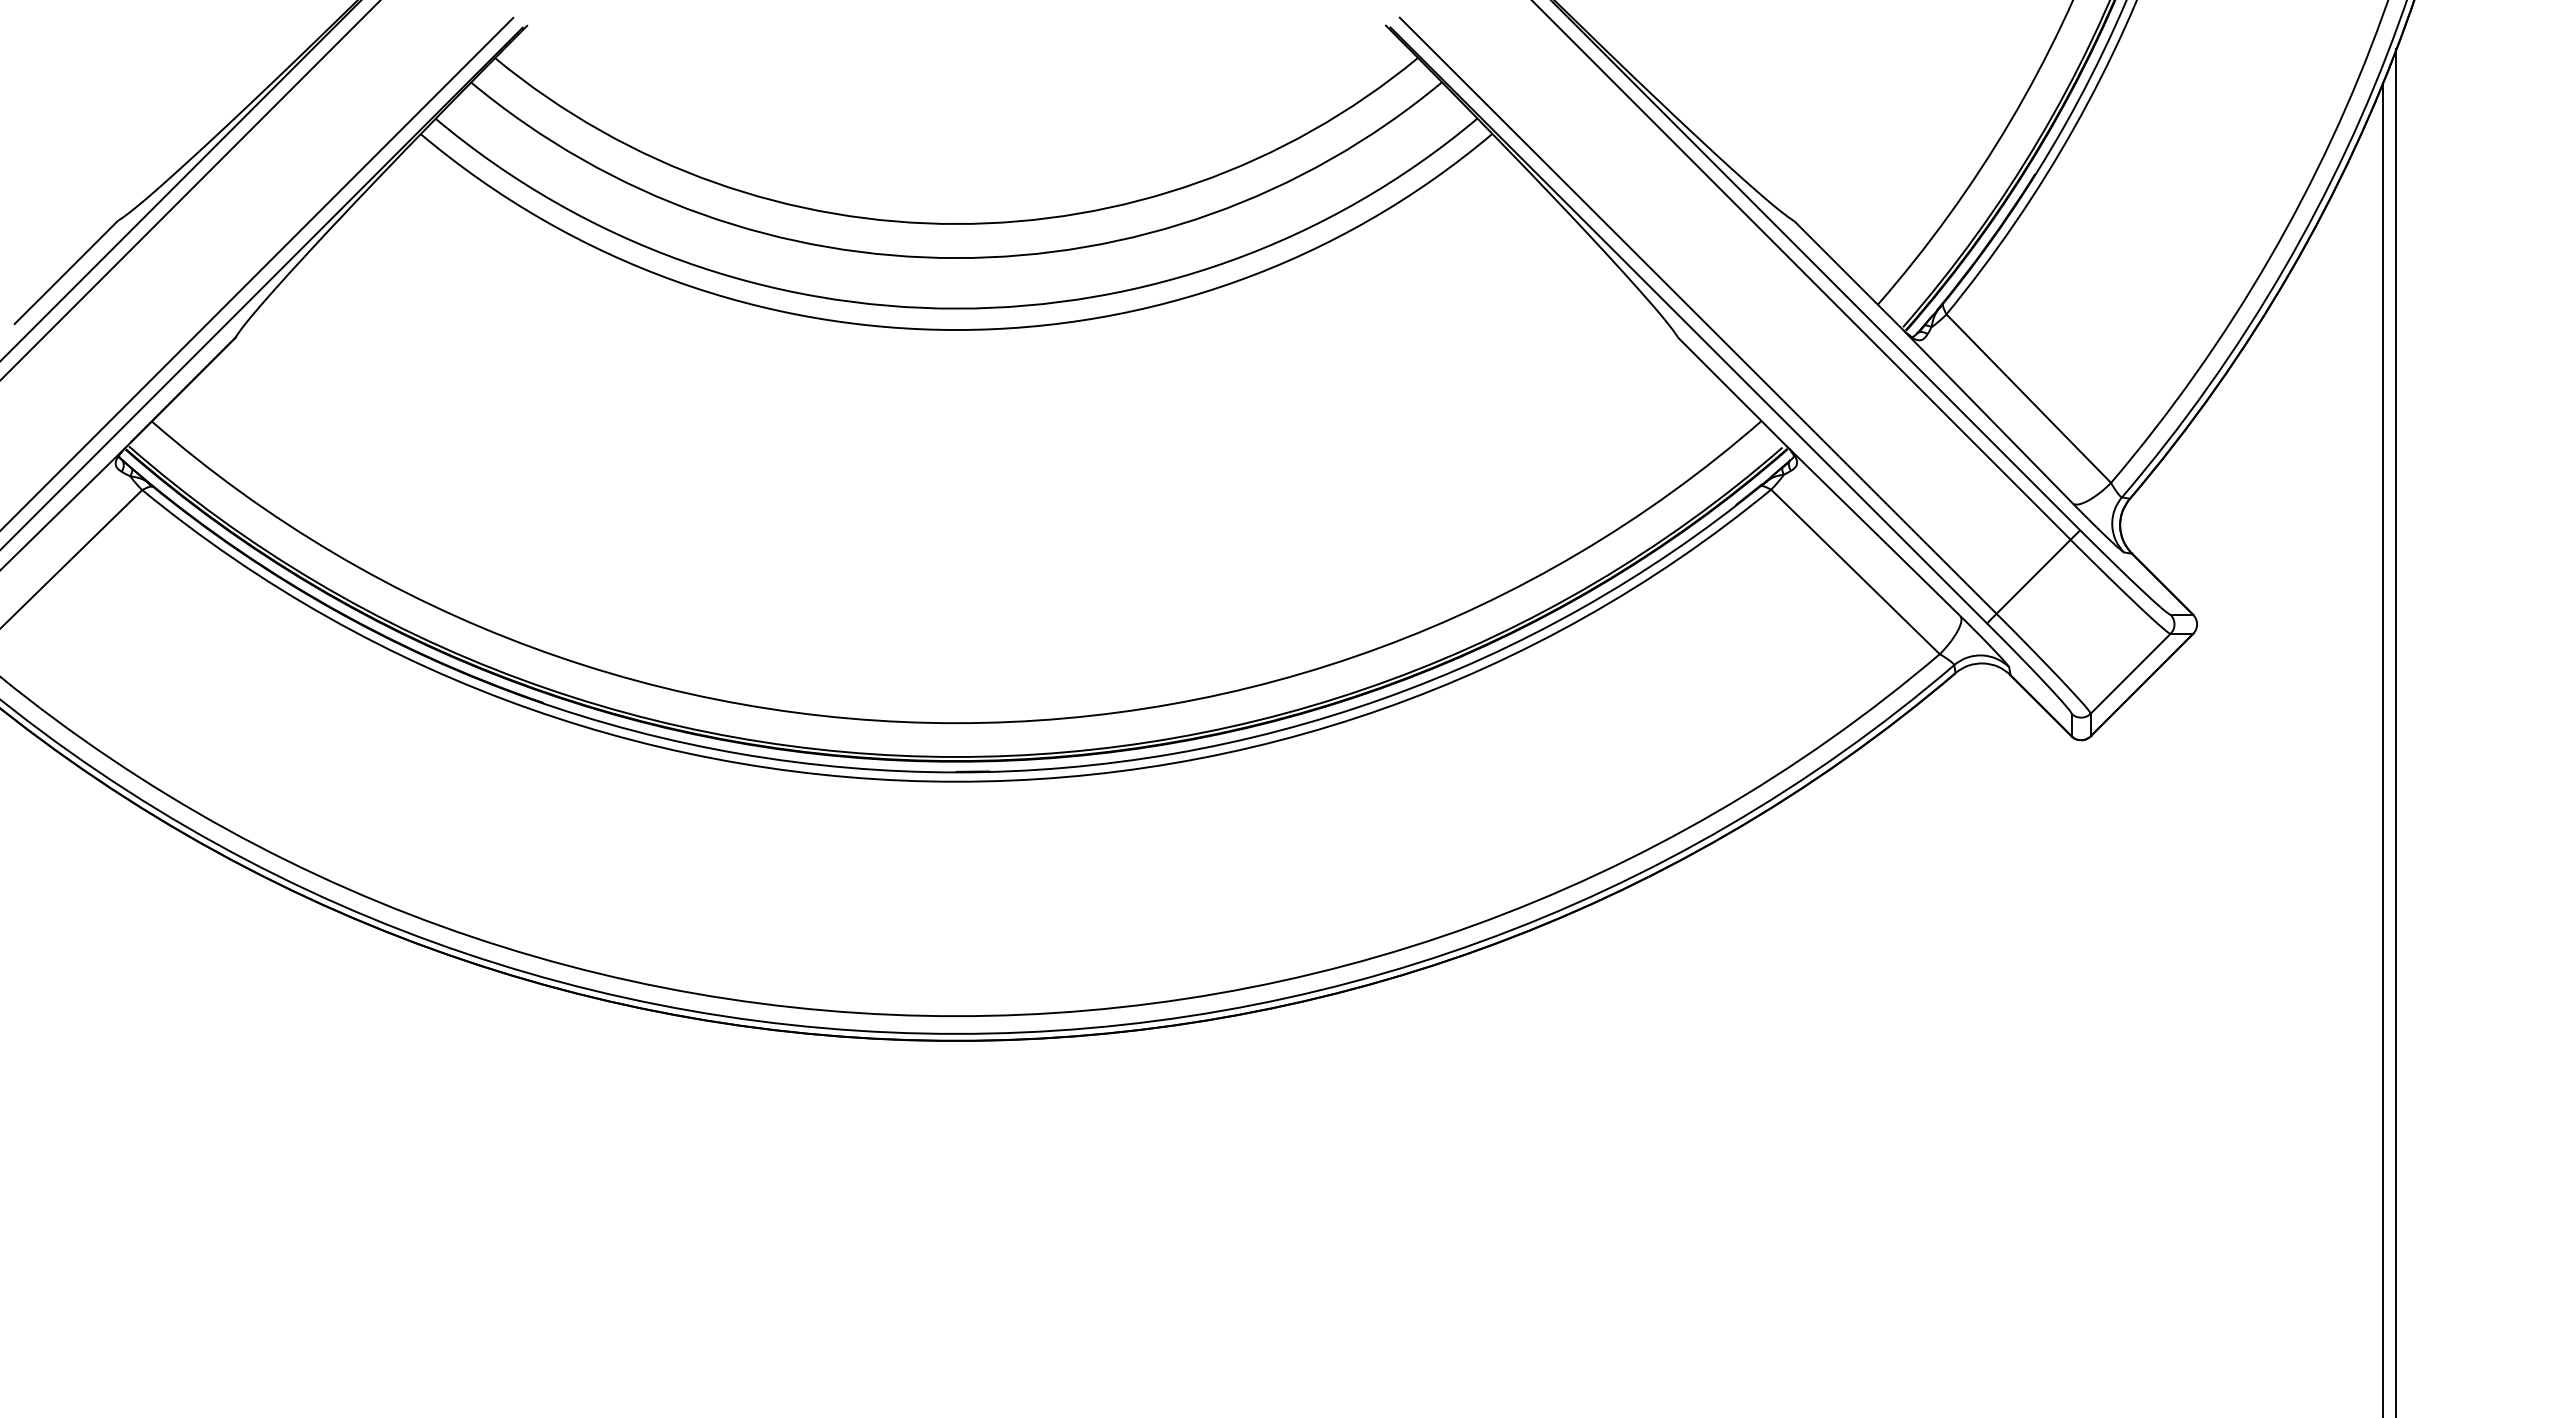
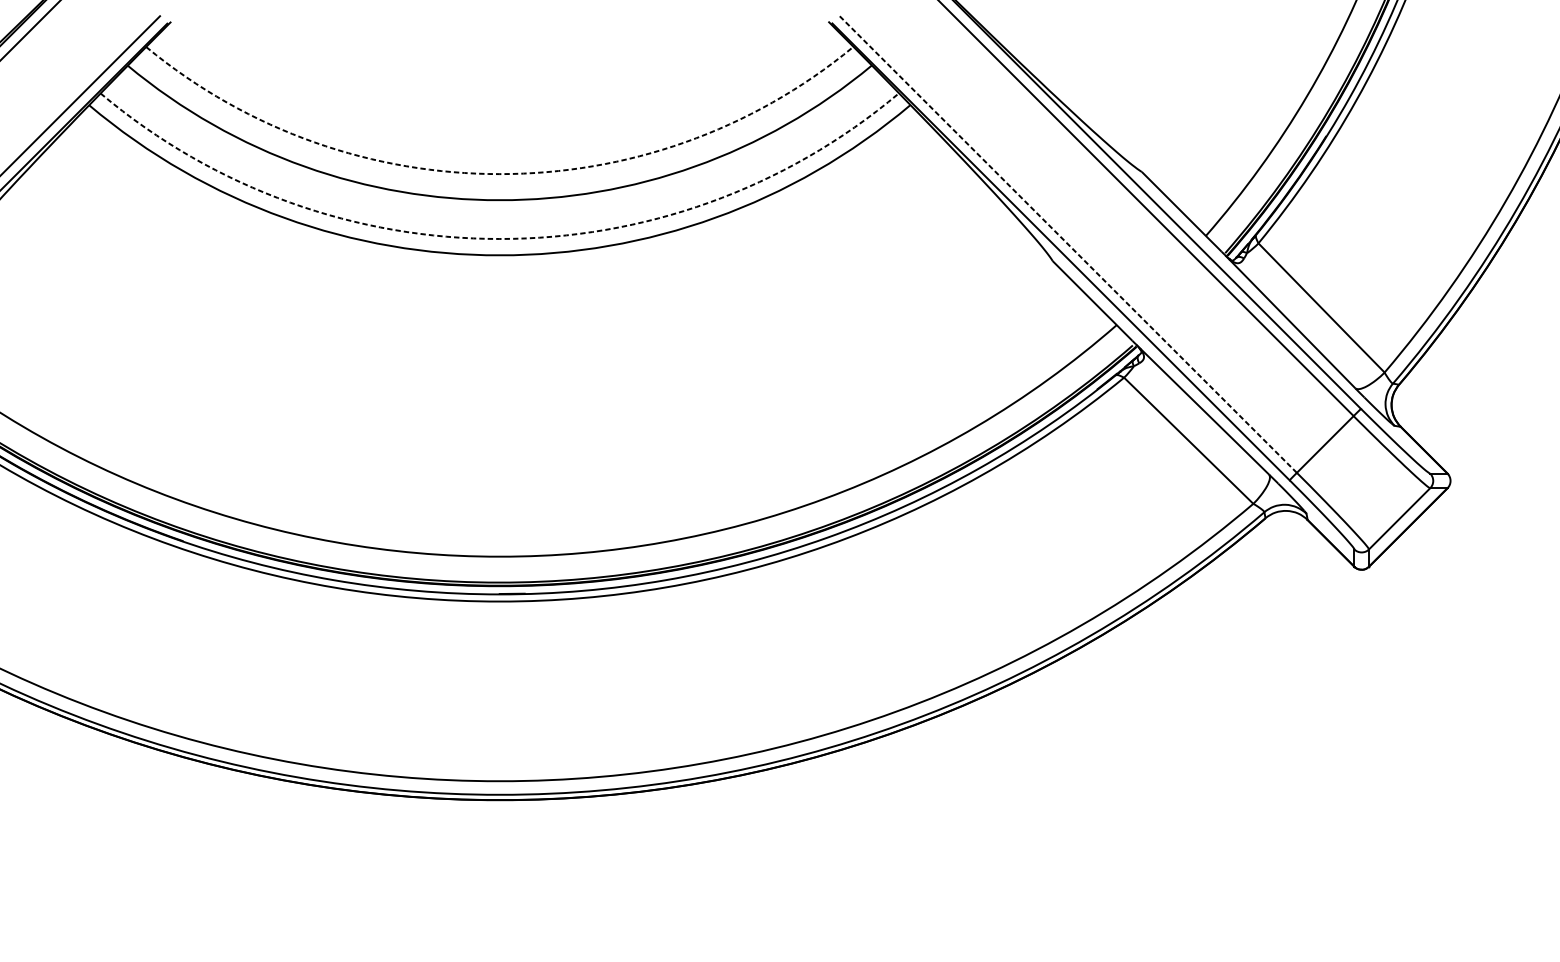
arc: (956, 224) -> (499, 174), solid -> dashed
arc: (956, 308) -> (499, 238), solid -> dashed
line: (1698, 315) -> (1068, 244), solid -> dashed

